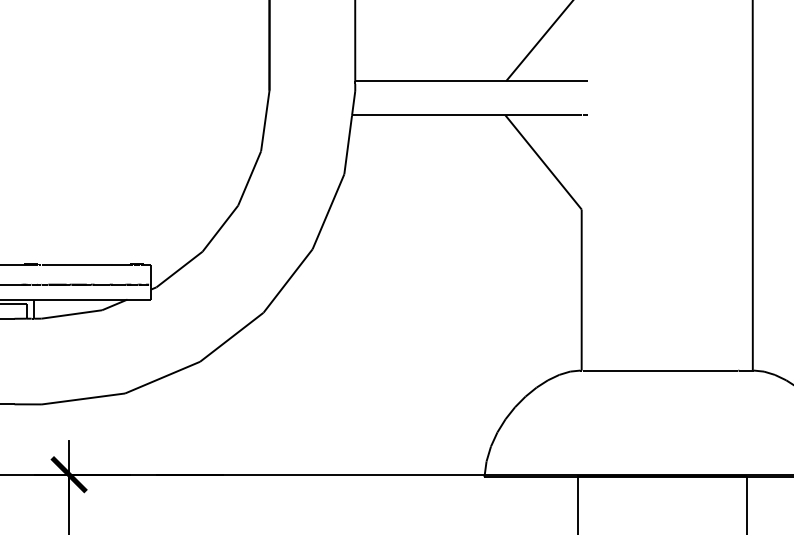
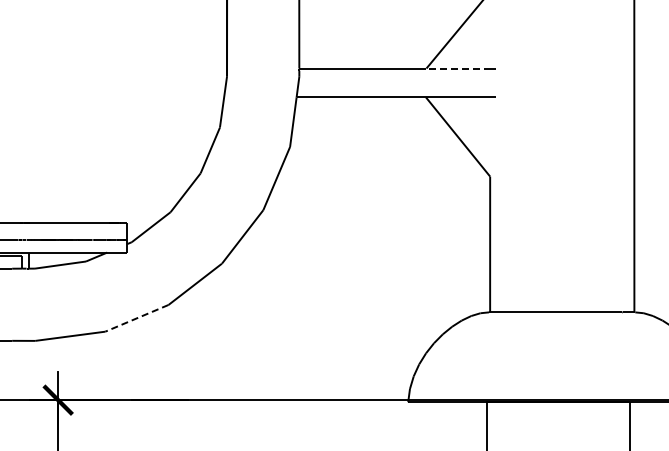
line: (544, 81) -> (458, 68), solid -> dashed
line: (162, 377) -> (136, 318), solid -> dashed

